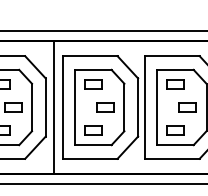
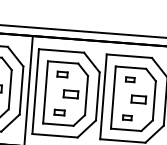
part: (93, 84) -> (62, 74), size x0.7
part: (175, 84) -> (130, 79), size x0.6
part: (93, 130) -> (59, 112), size x0.7
part: (175, 130) -> (127, 117), size x0.6

